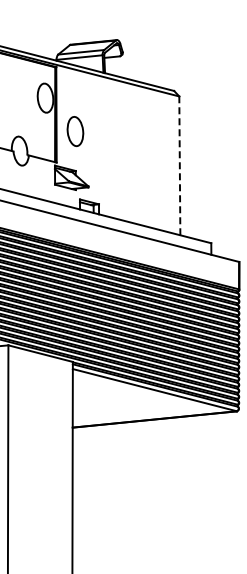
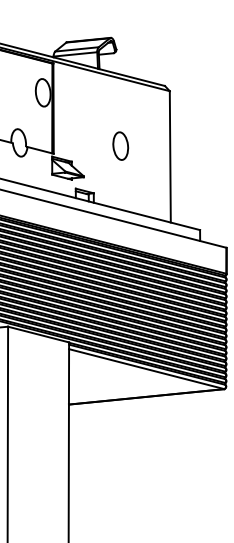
part: (75, 131) -> (120, 146), moved
line: (179, 165) -> (169, 156), dashed -> solid

